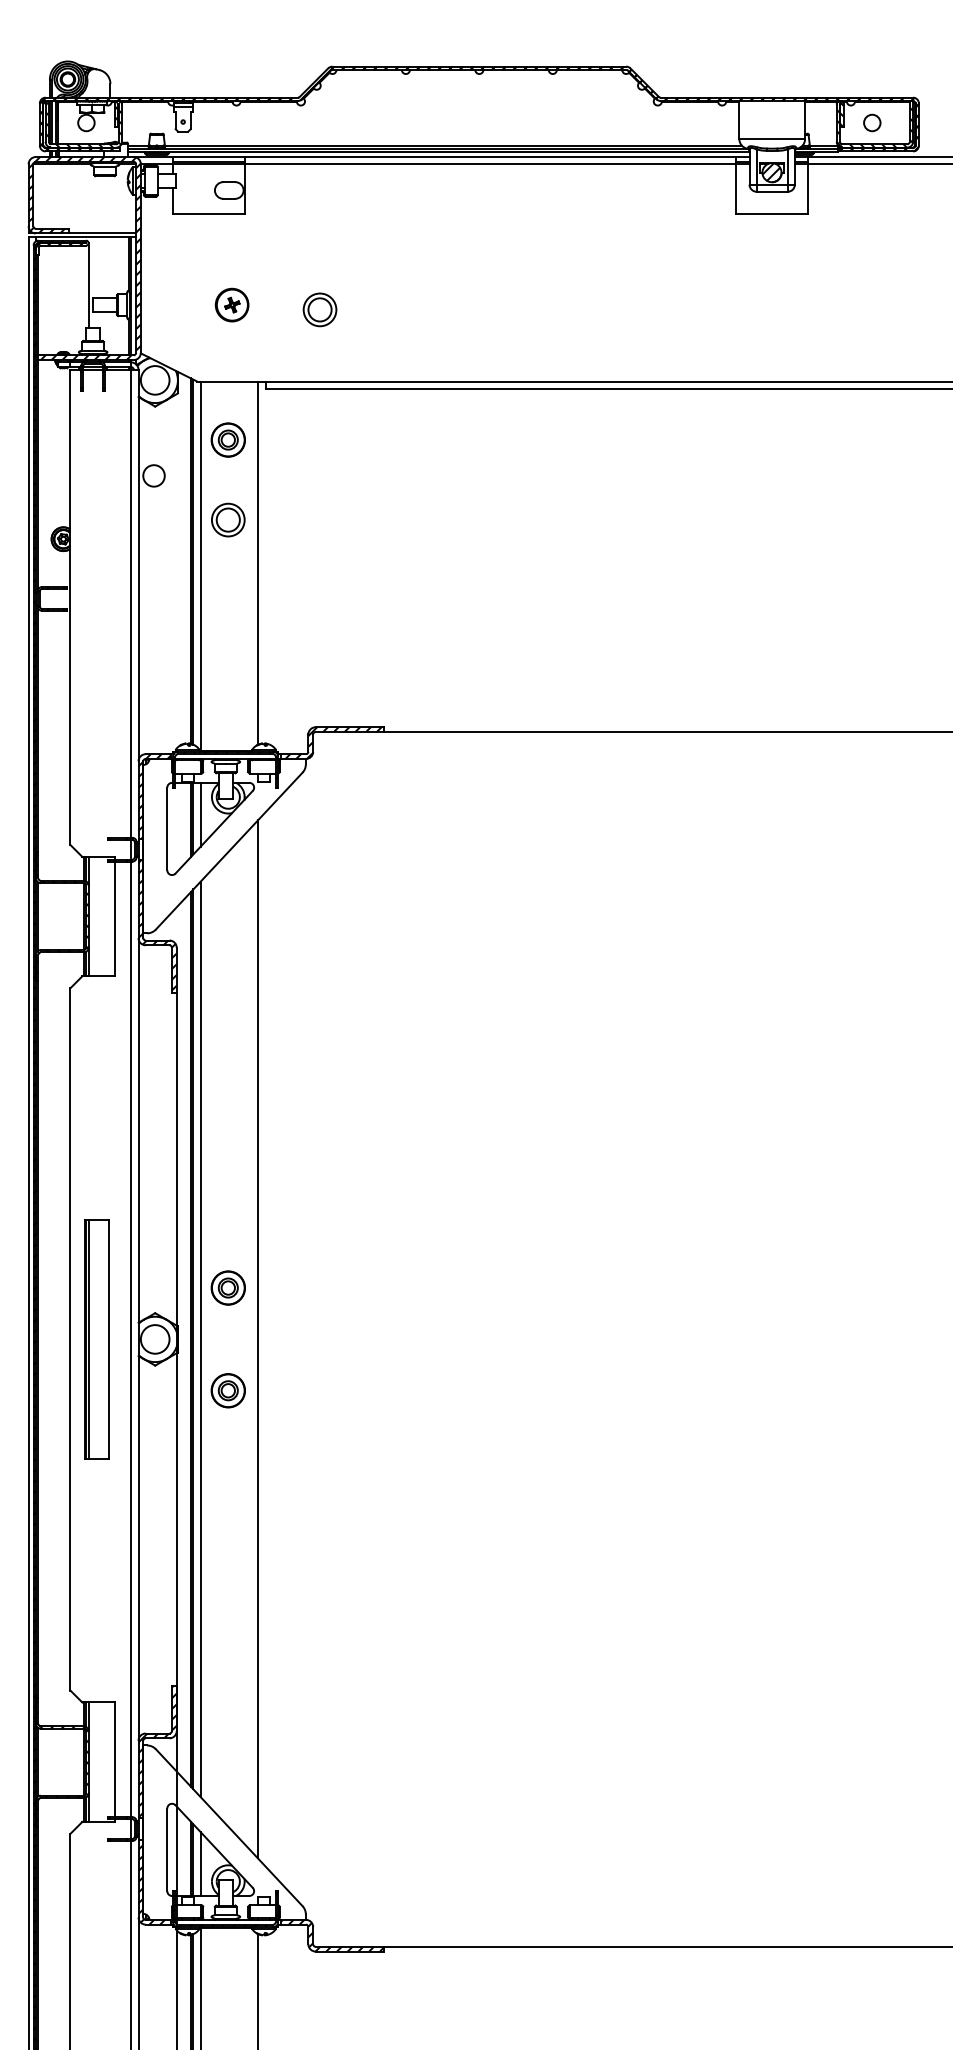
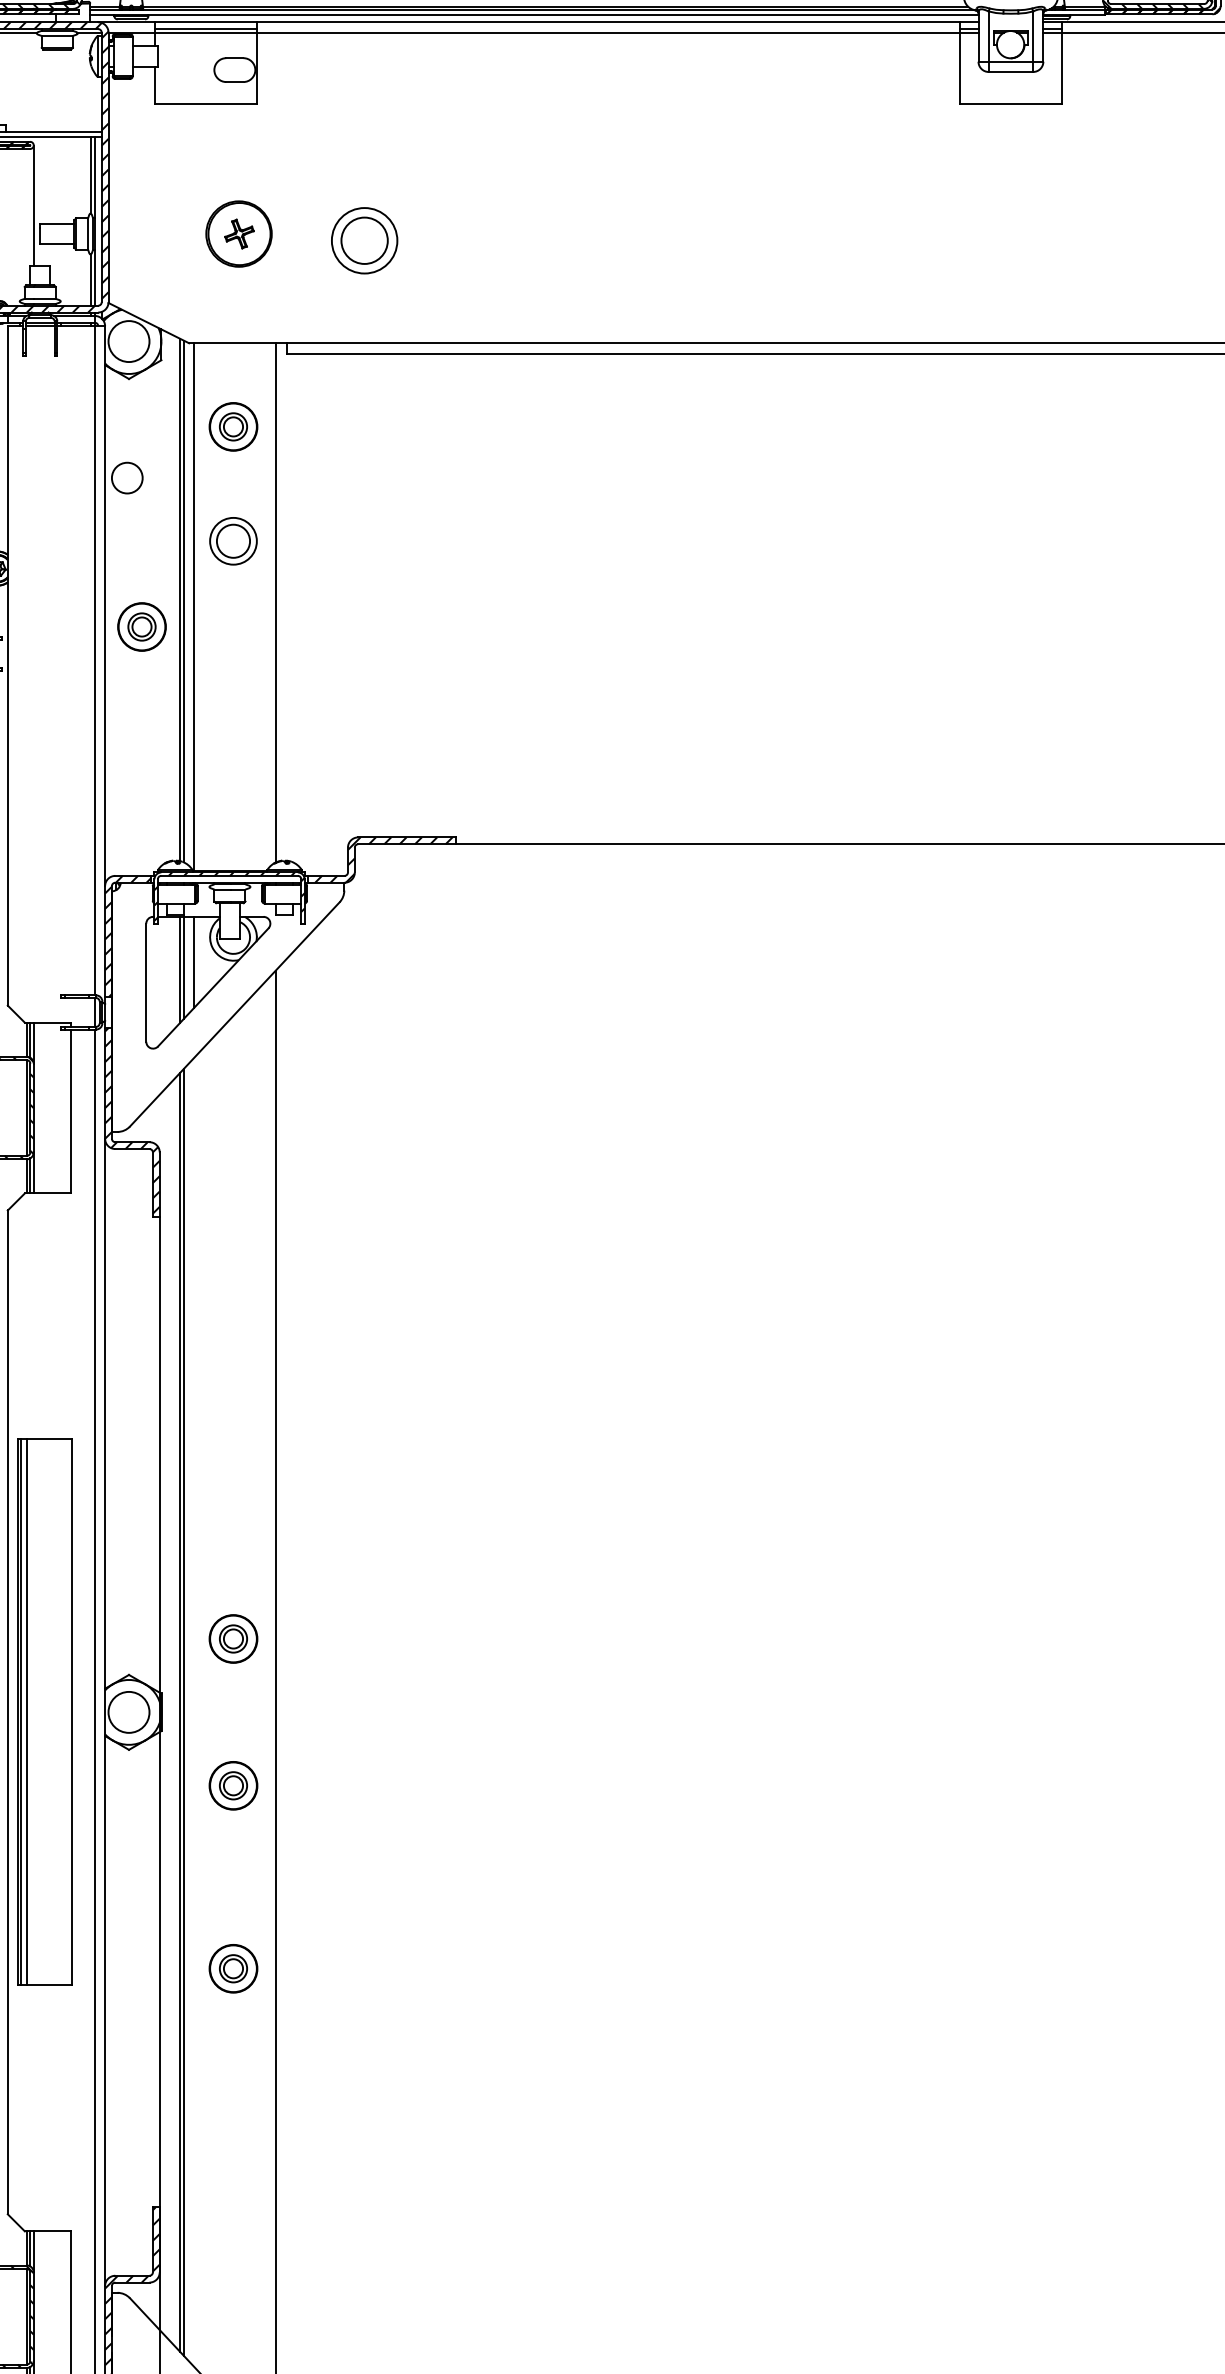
hatch: (771, 171) -> (1009, 42), removed
part: (231, 304) -> (238, 233), size x1.4
part: (319, 309) -> (363, 240), size x1.4
part: (163, 579) -> (140, 626), added
part: (96, 1339) -> (45, 1712), size x1.6
line: (200, 1339) -> (193, 1712), removed
part: (227, 1518) -> (232, 1968), added

